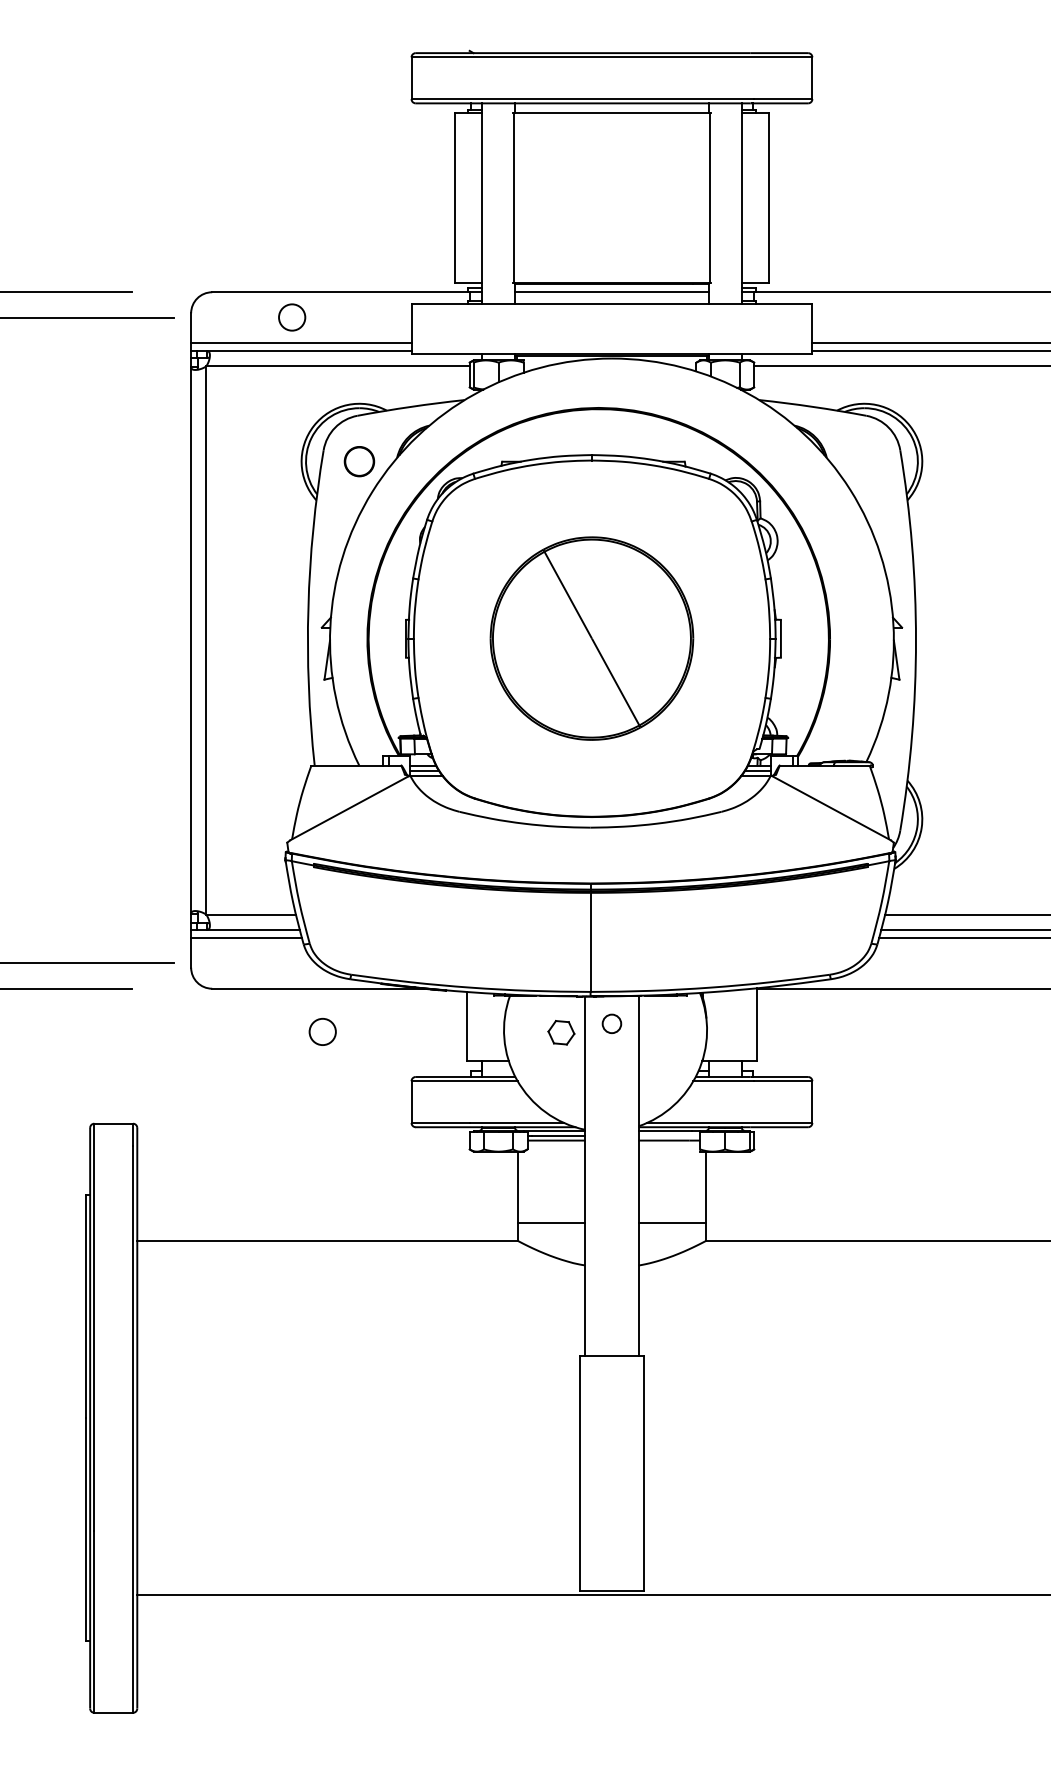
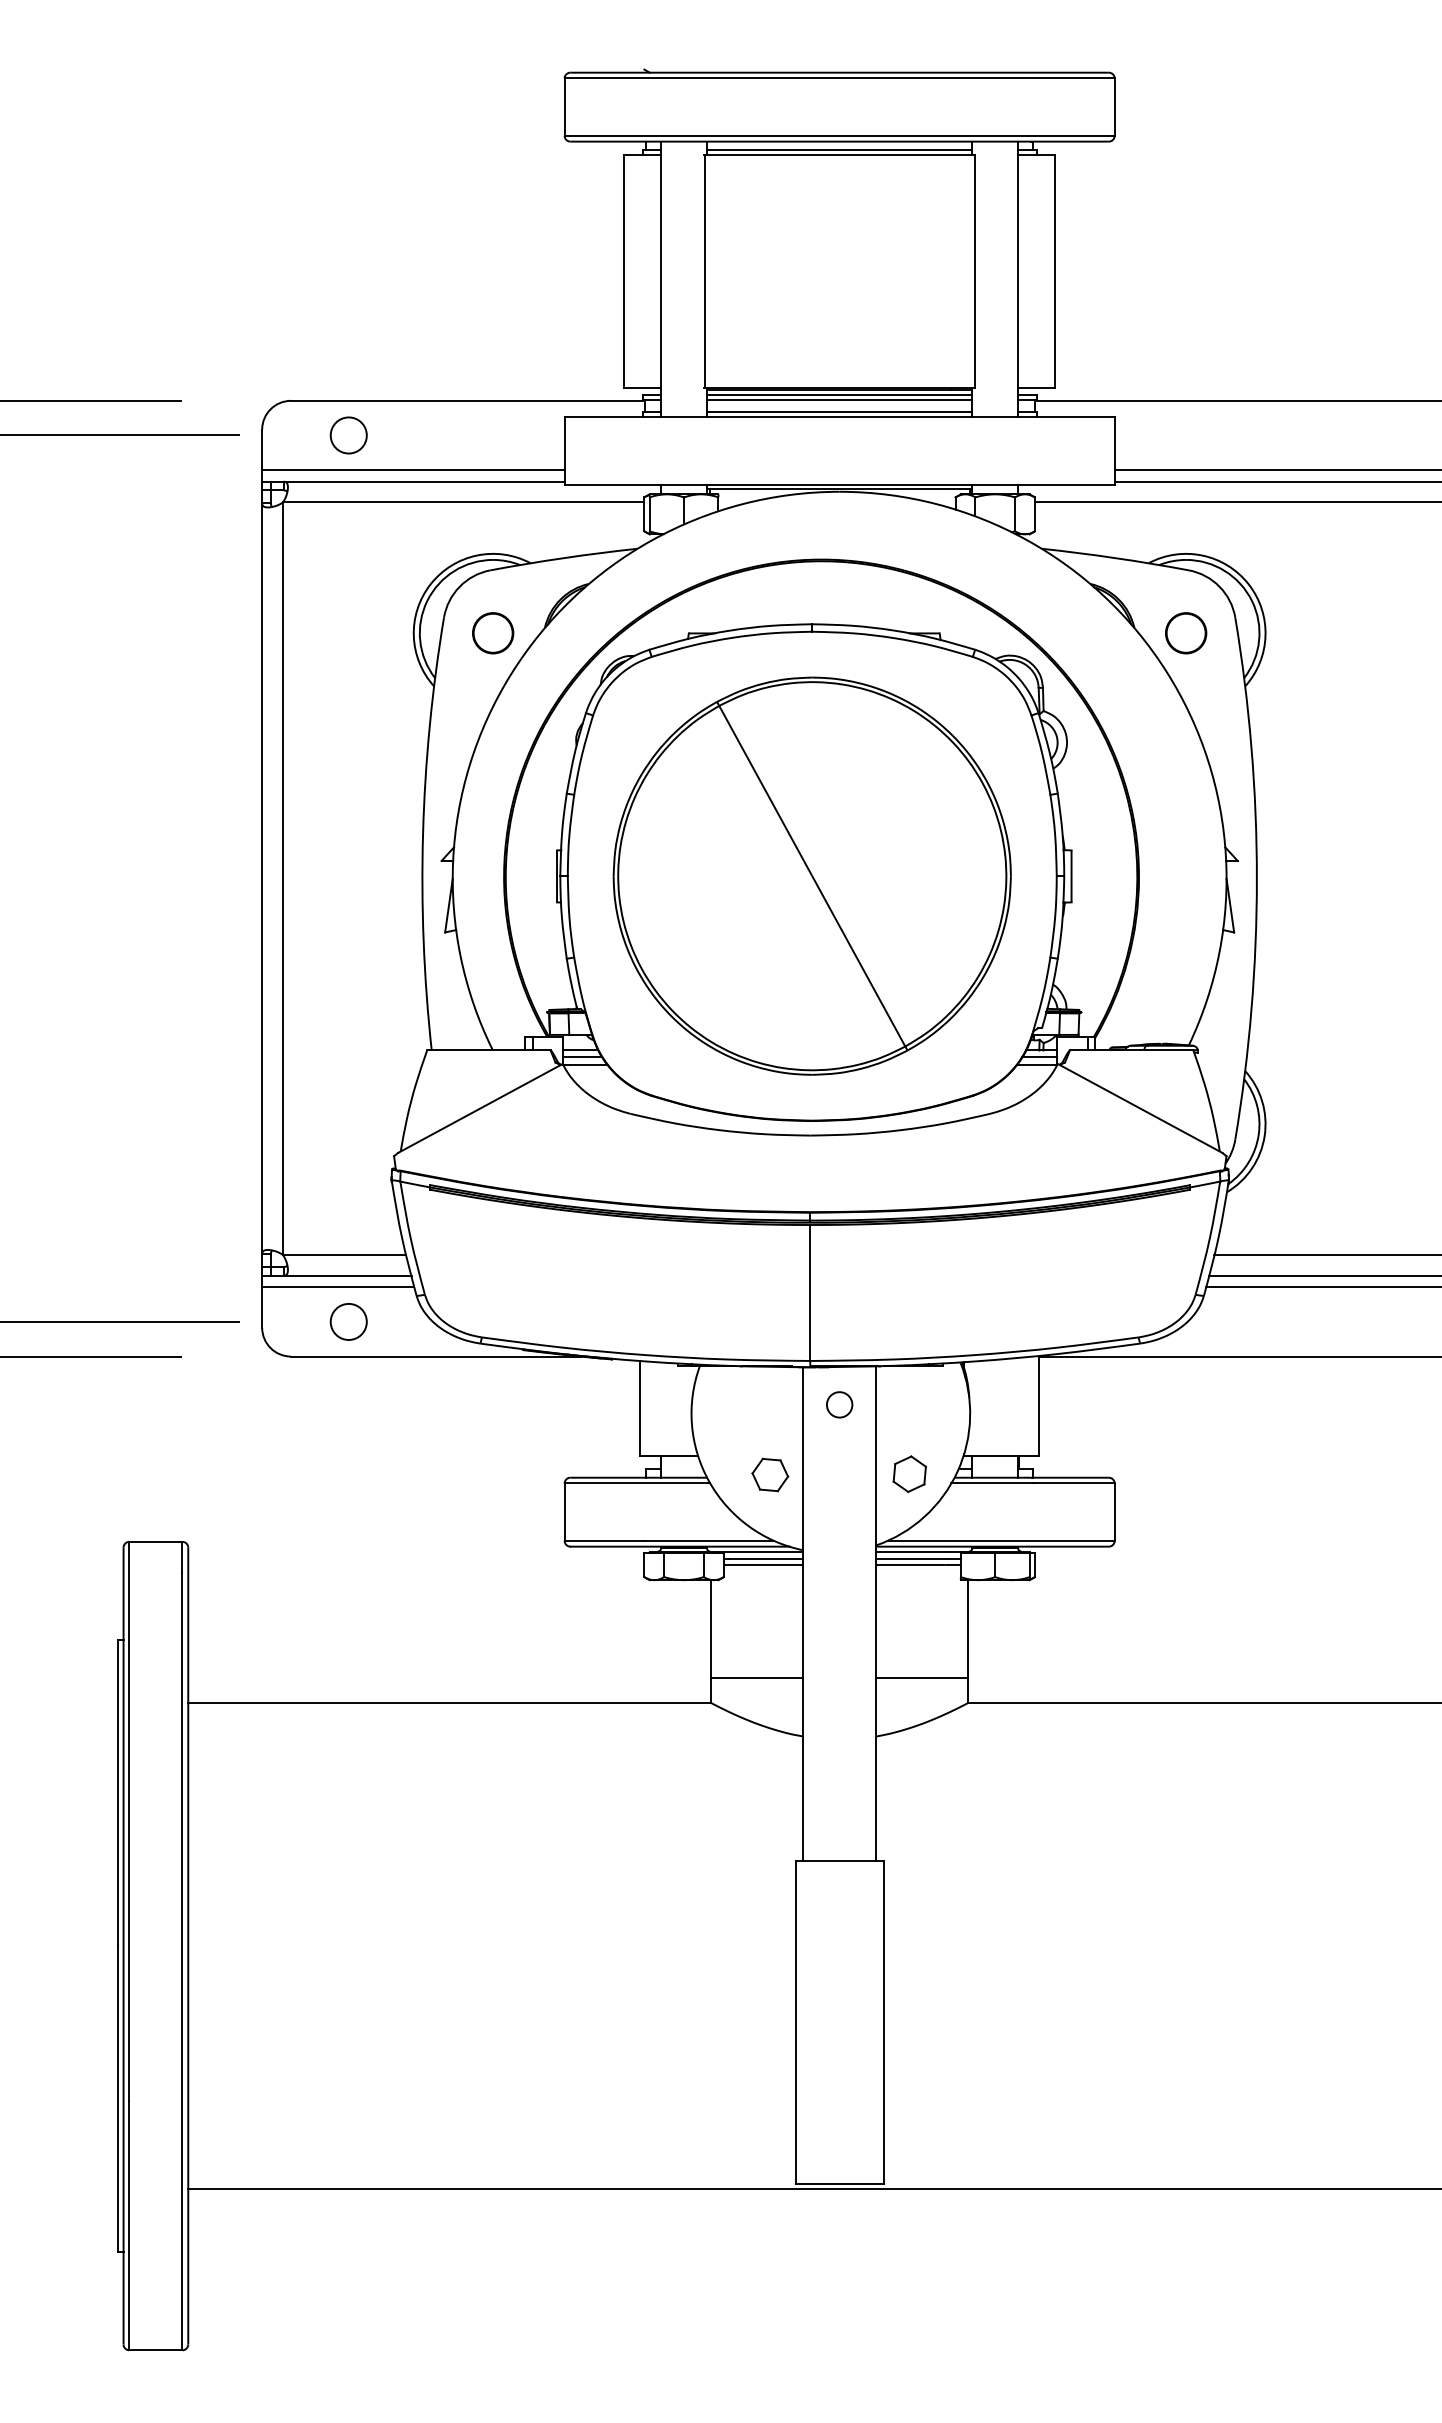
line: (611, 109) -> (839, 150), added
line: (611, 288) -> (839, 395), added
line: (611, 300) -> (839, 412), added
circle: (291, 317) -> (348, 435), moved
circle: (864, 461) -> (1186, 633), added
part: (591, 638) -> (811, 875), size x1.43
circle: (322, 1031) -> (348, 1321), moved
part: (561, 1032) -> (770, 1474), moved
part: (662, 1073) -> (909, 1473), added
line: (669, 1136) -> (918, 1559), added

